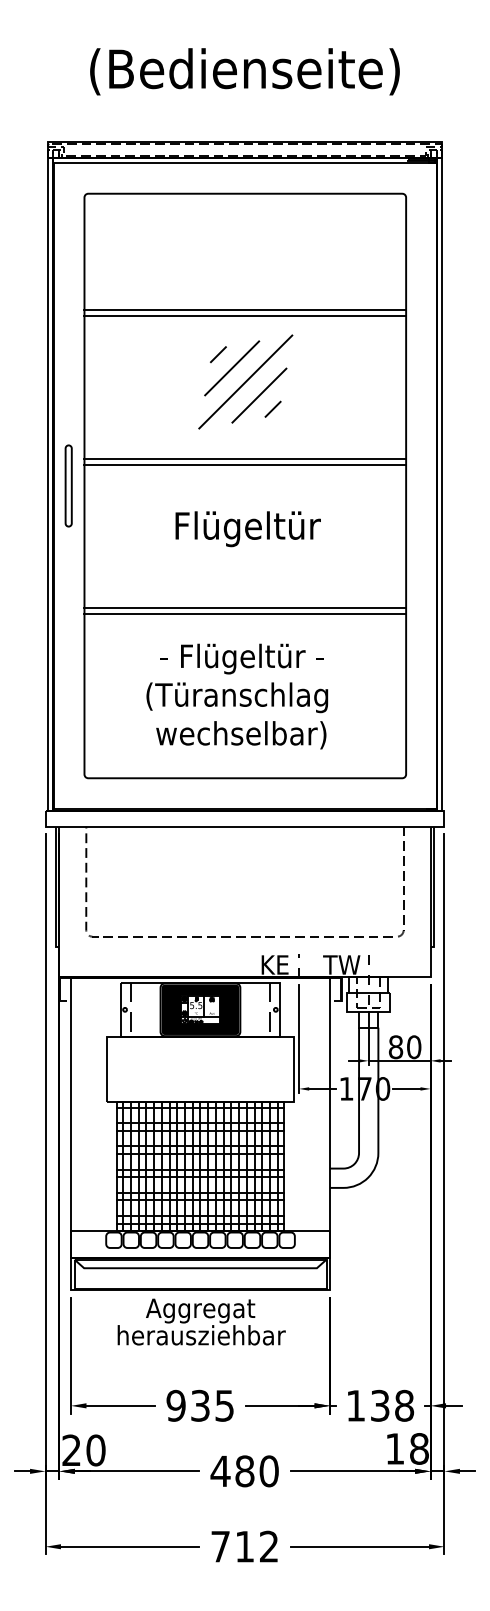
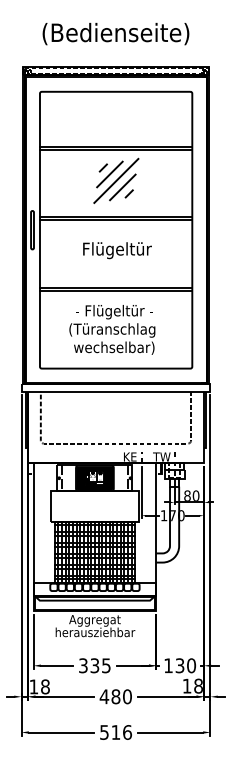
text: (174, 1405) -> (82, 665), 935 -> 335
text: (404, 1405) -> (191, 665), 138 -> 130
text: (83, 1449) -> (39, 686), 20 -> 18
text: (243, 1546) -> (115, 732), 712 -> 516

